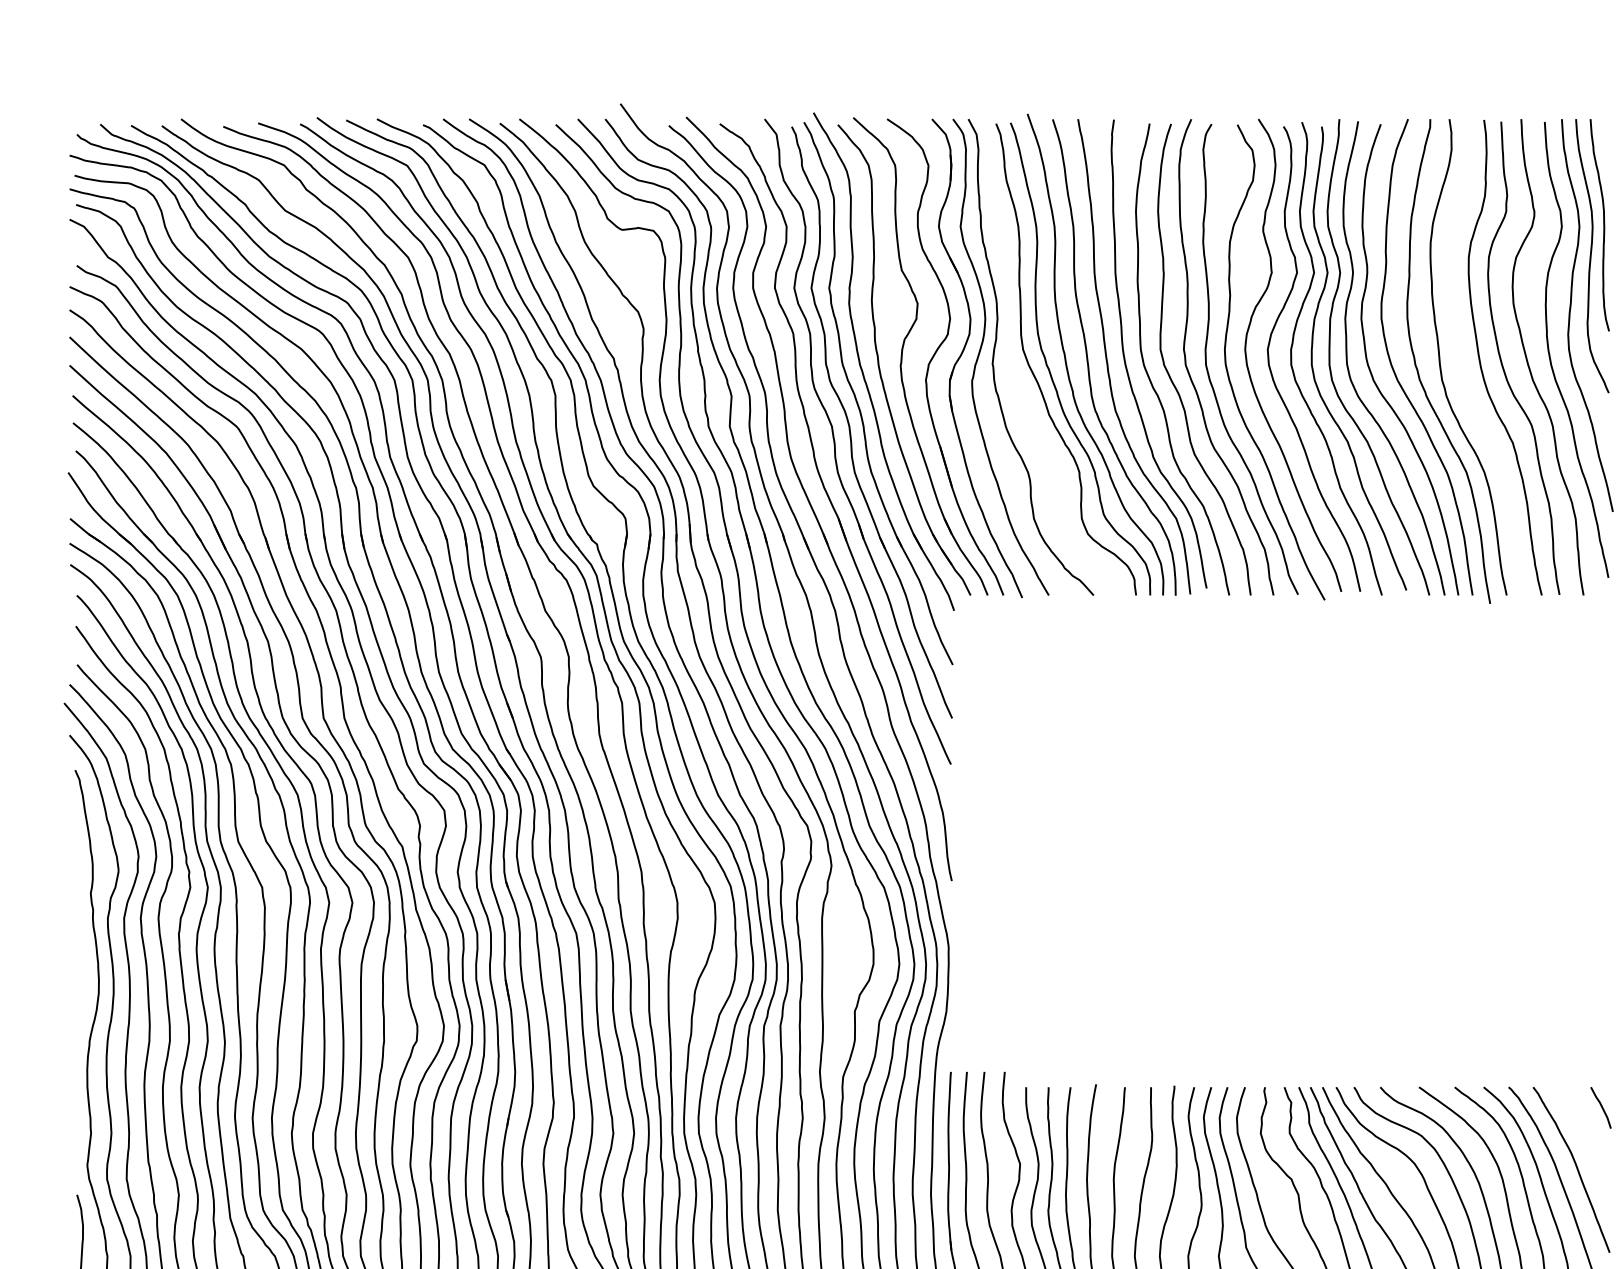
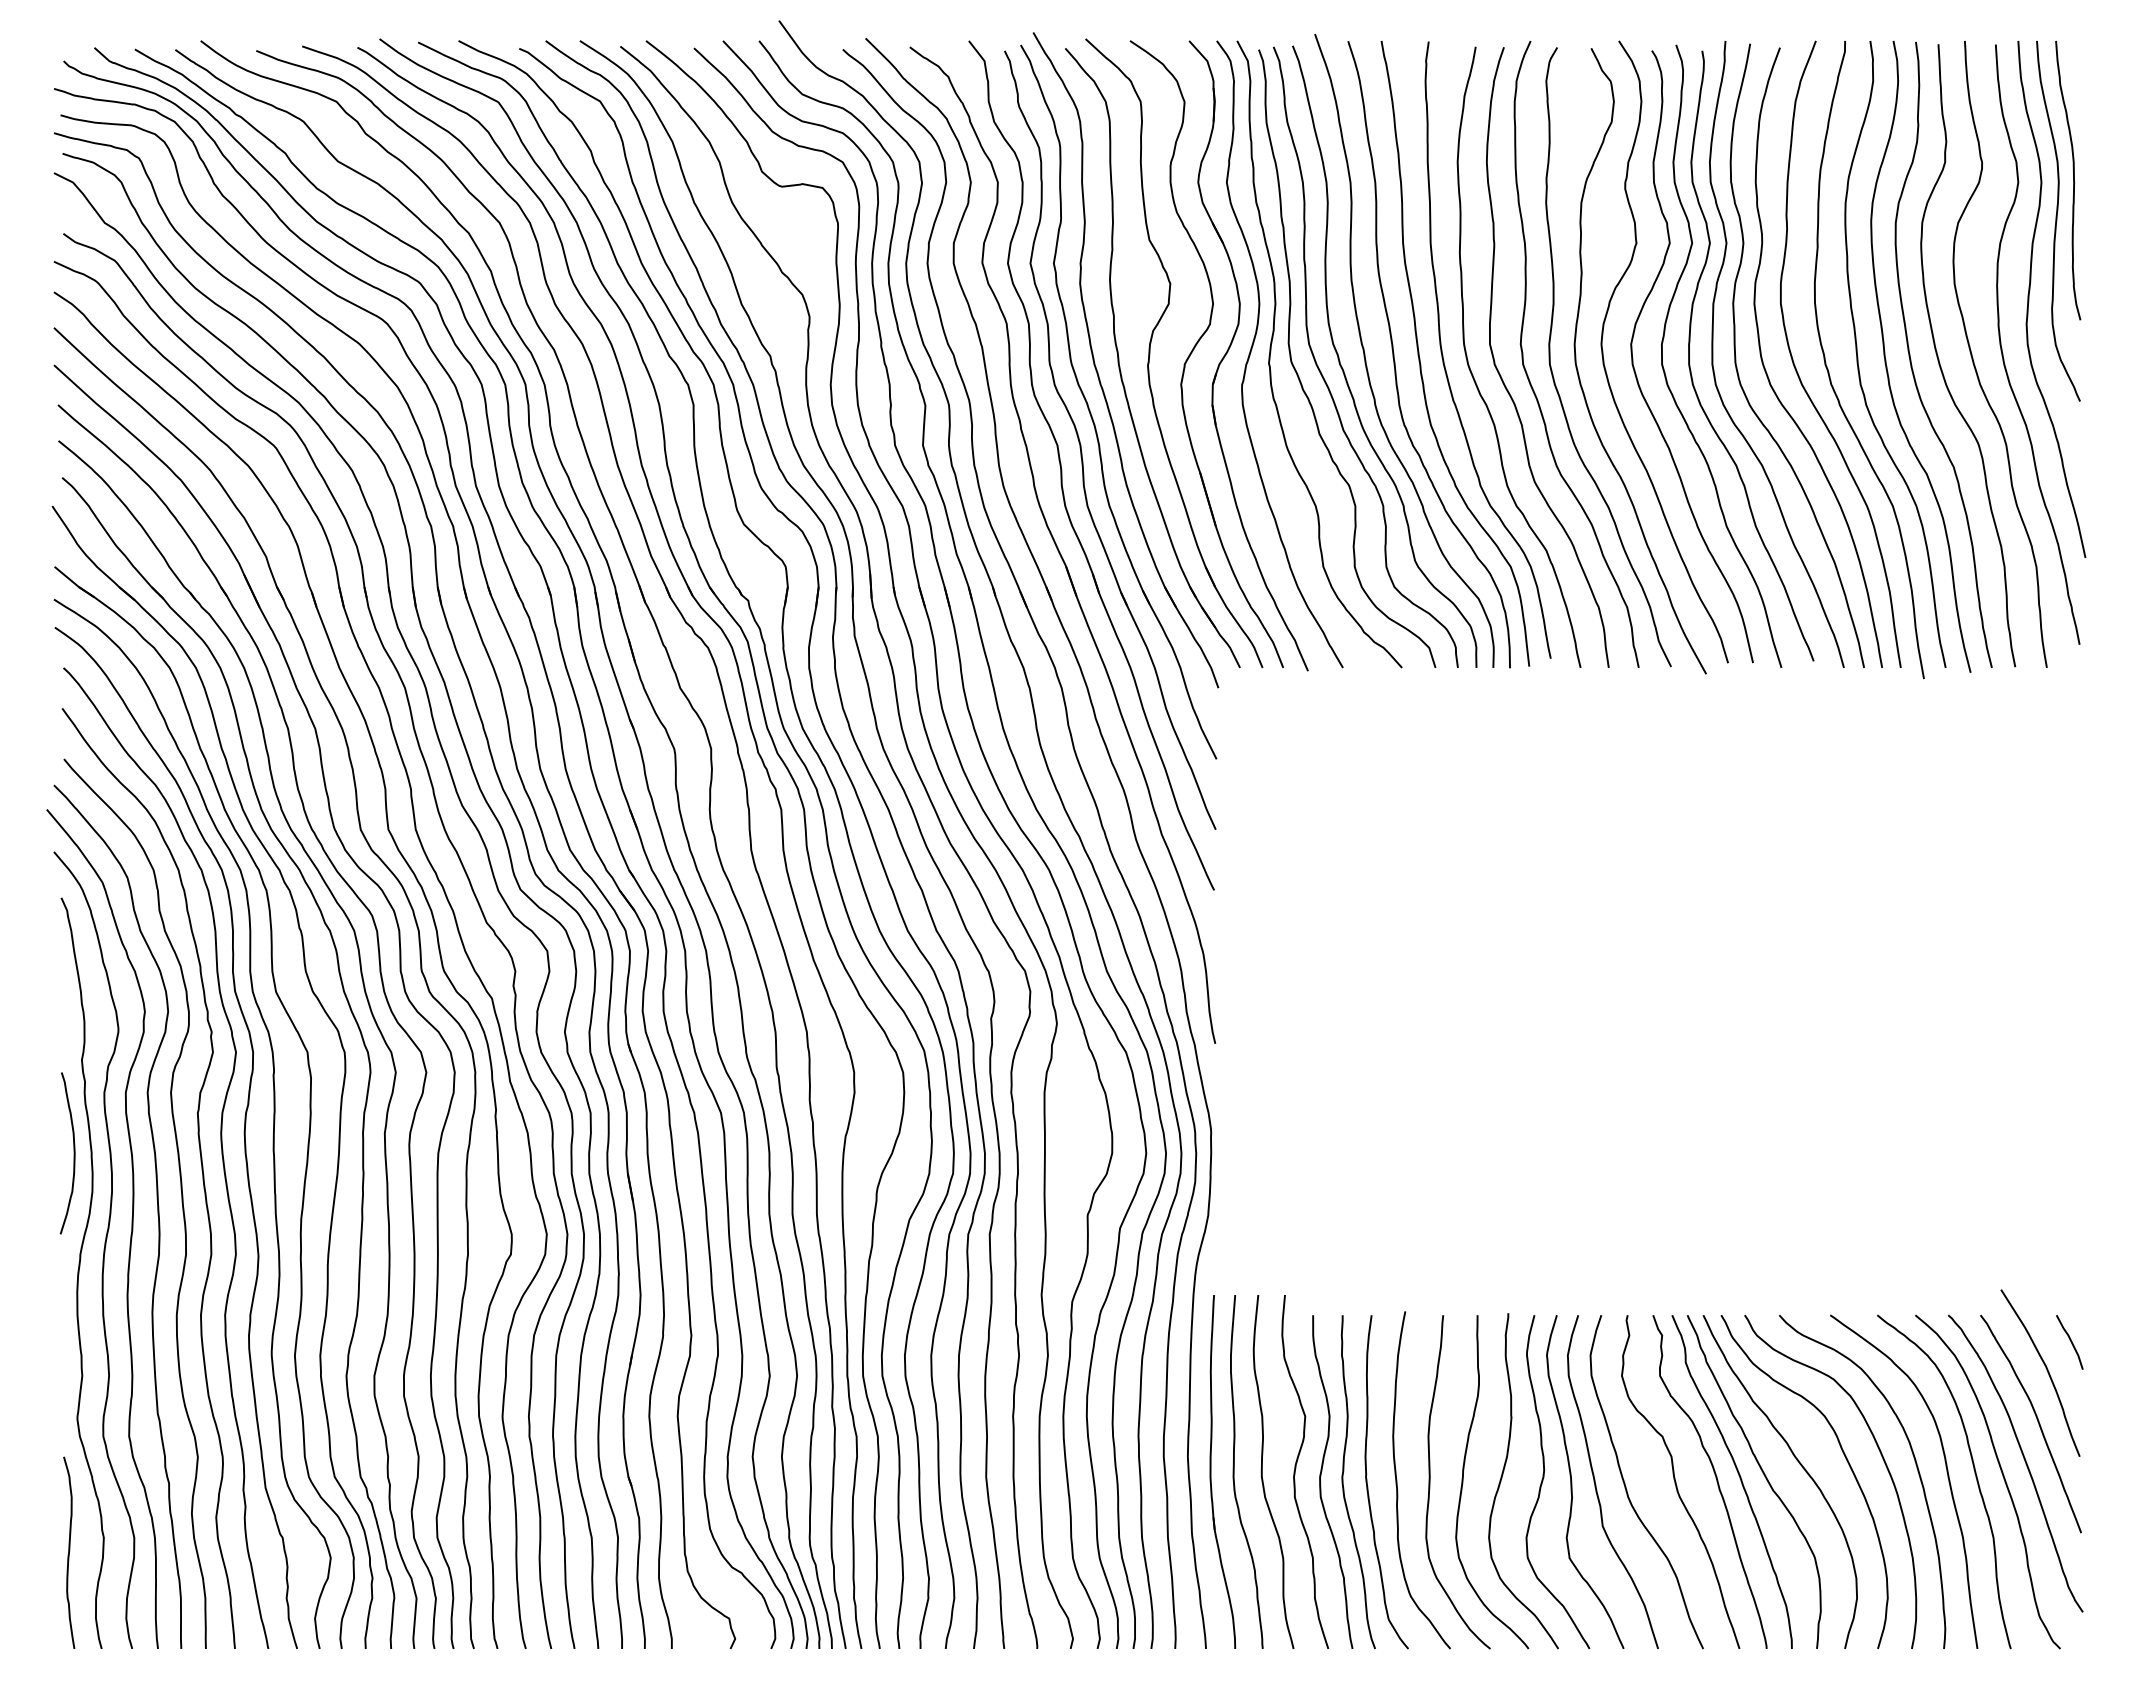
curve: (1461, 361) -> (1886, 359), added
curve: (1015, 374) -> (1299, 376), added
curve: (84, 964) -> (73, 1153), added
curve: (1583, 1129) -> (2046, 1370), added

